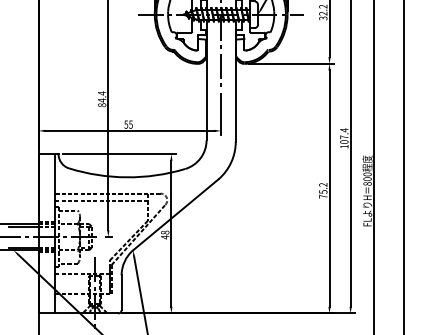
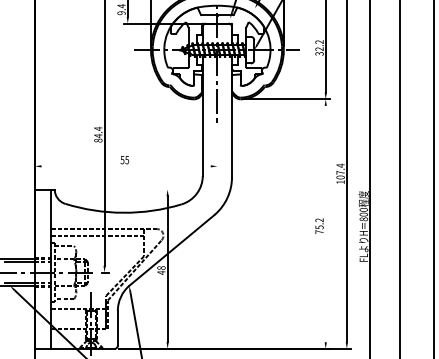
line: (221, 114) -> (217, 149), removed
line: (129, 131) -> (125, 166), removed
line: (118, 154) -> (114, 189), removed
line: (329, 188) -> (325, 223), removed

